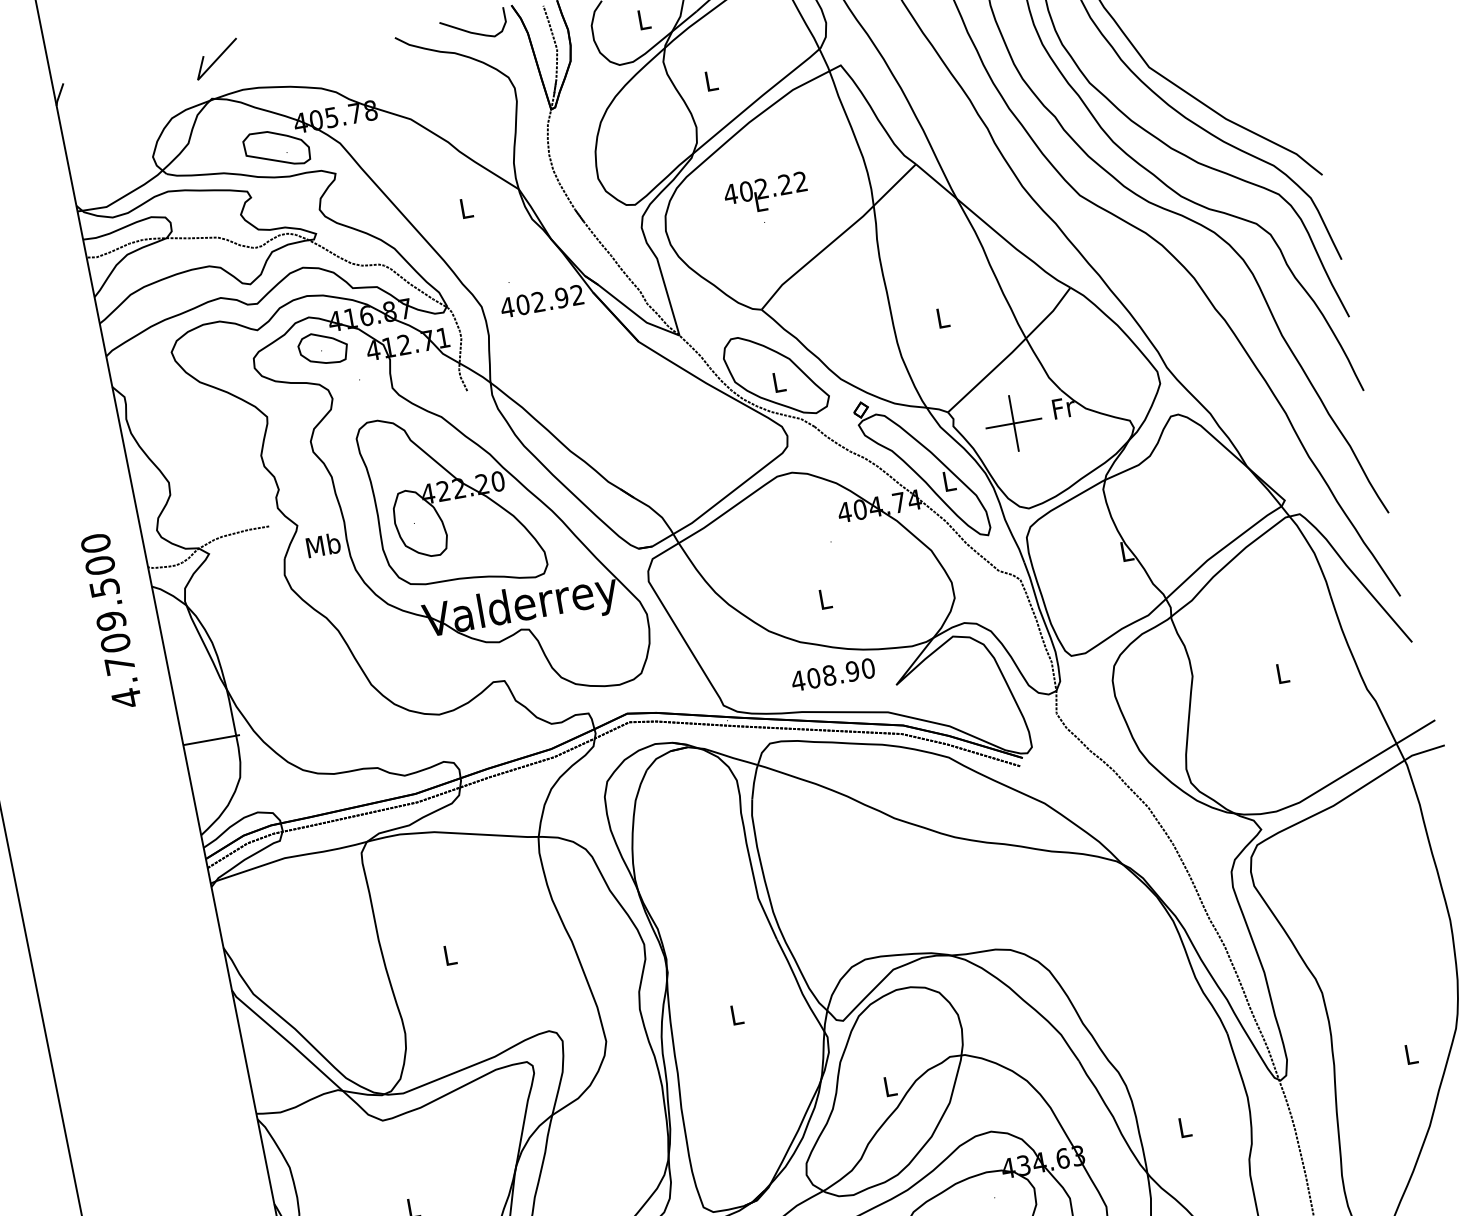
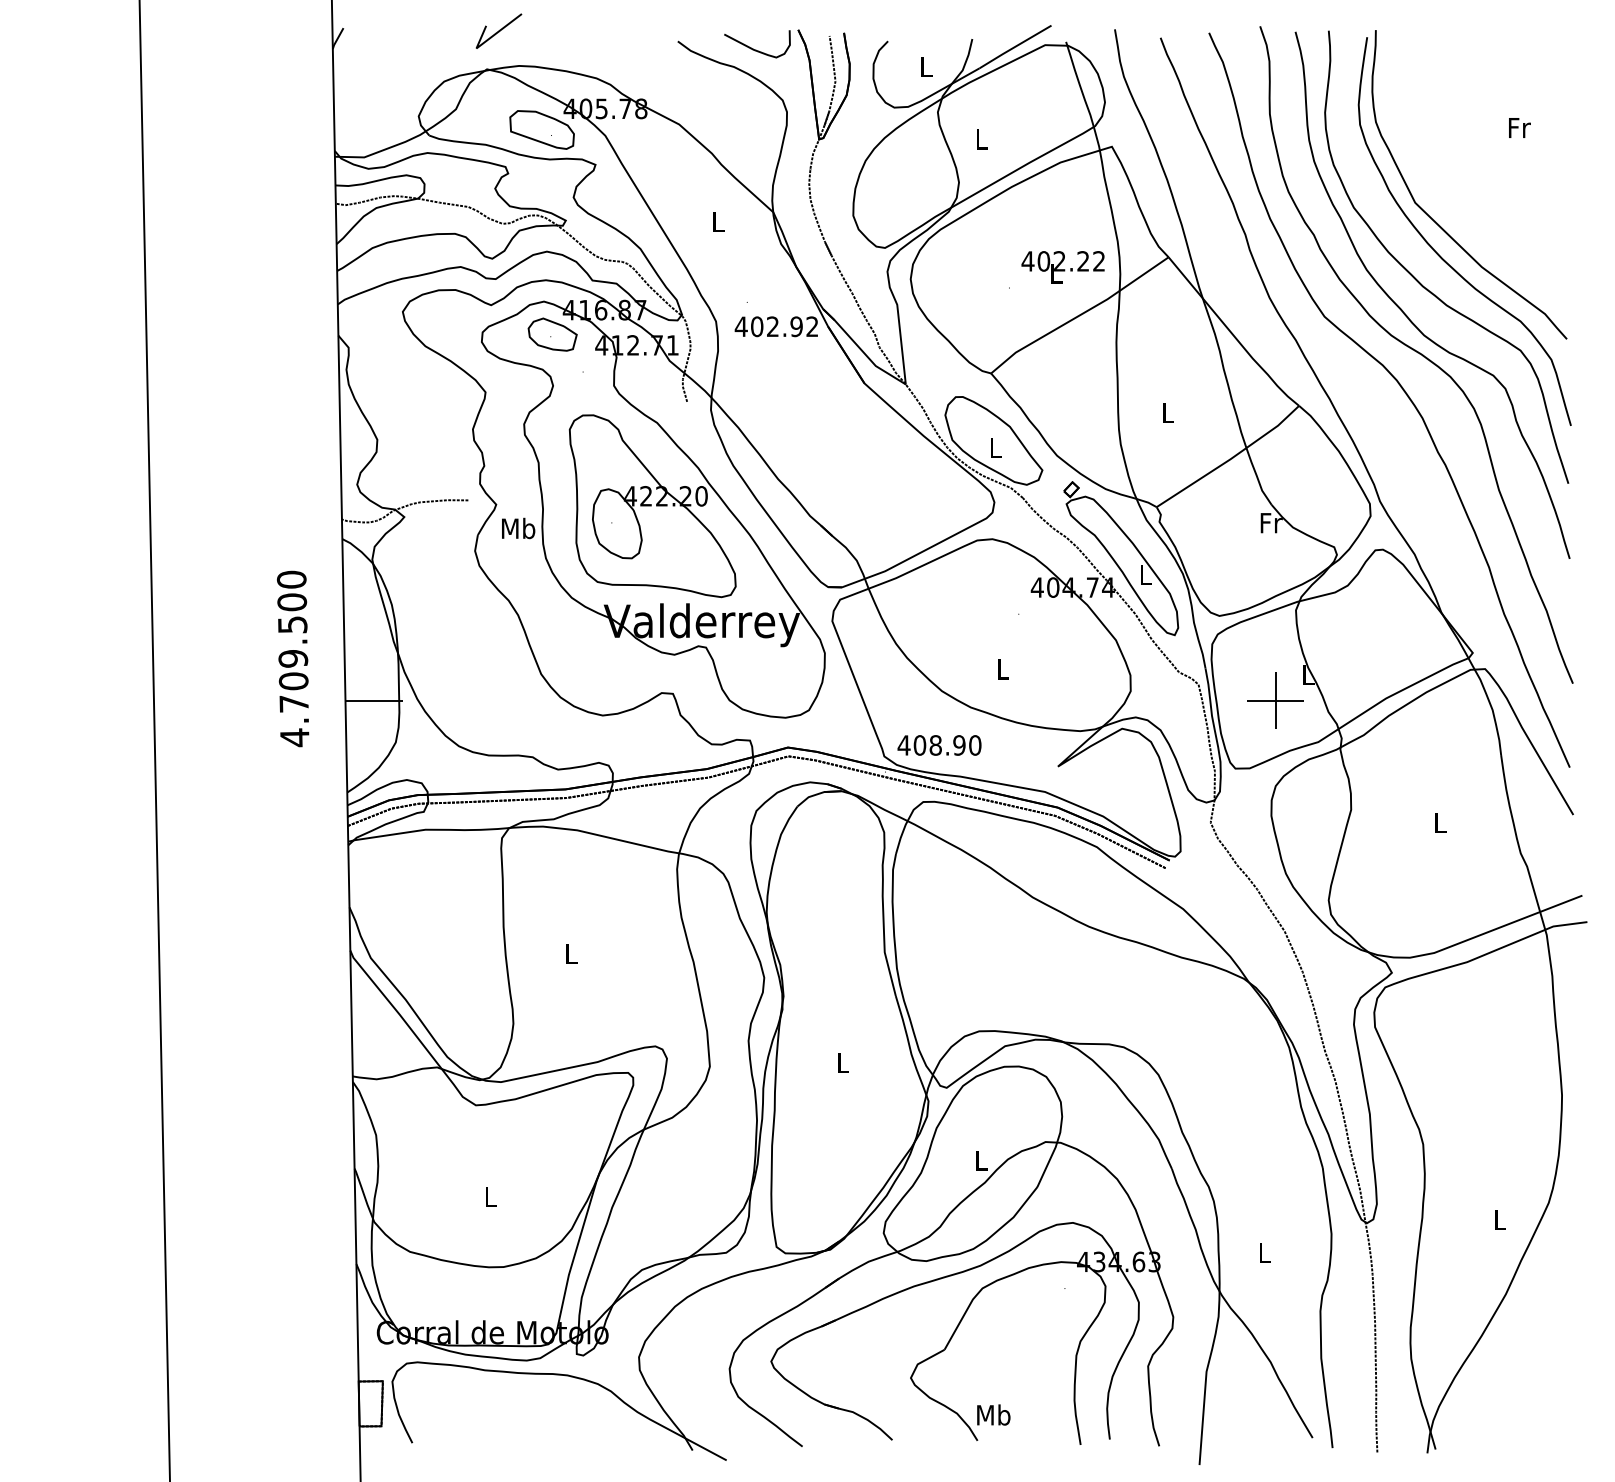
text: (765, 194) -> (1062, 267), moved
part: (1013, 423) -> (1275, 700), moved
text: (111, 620) -> (293, 658), moved
text: (833, 674) -> (939, 745), moved

